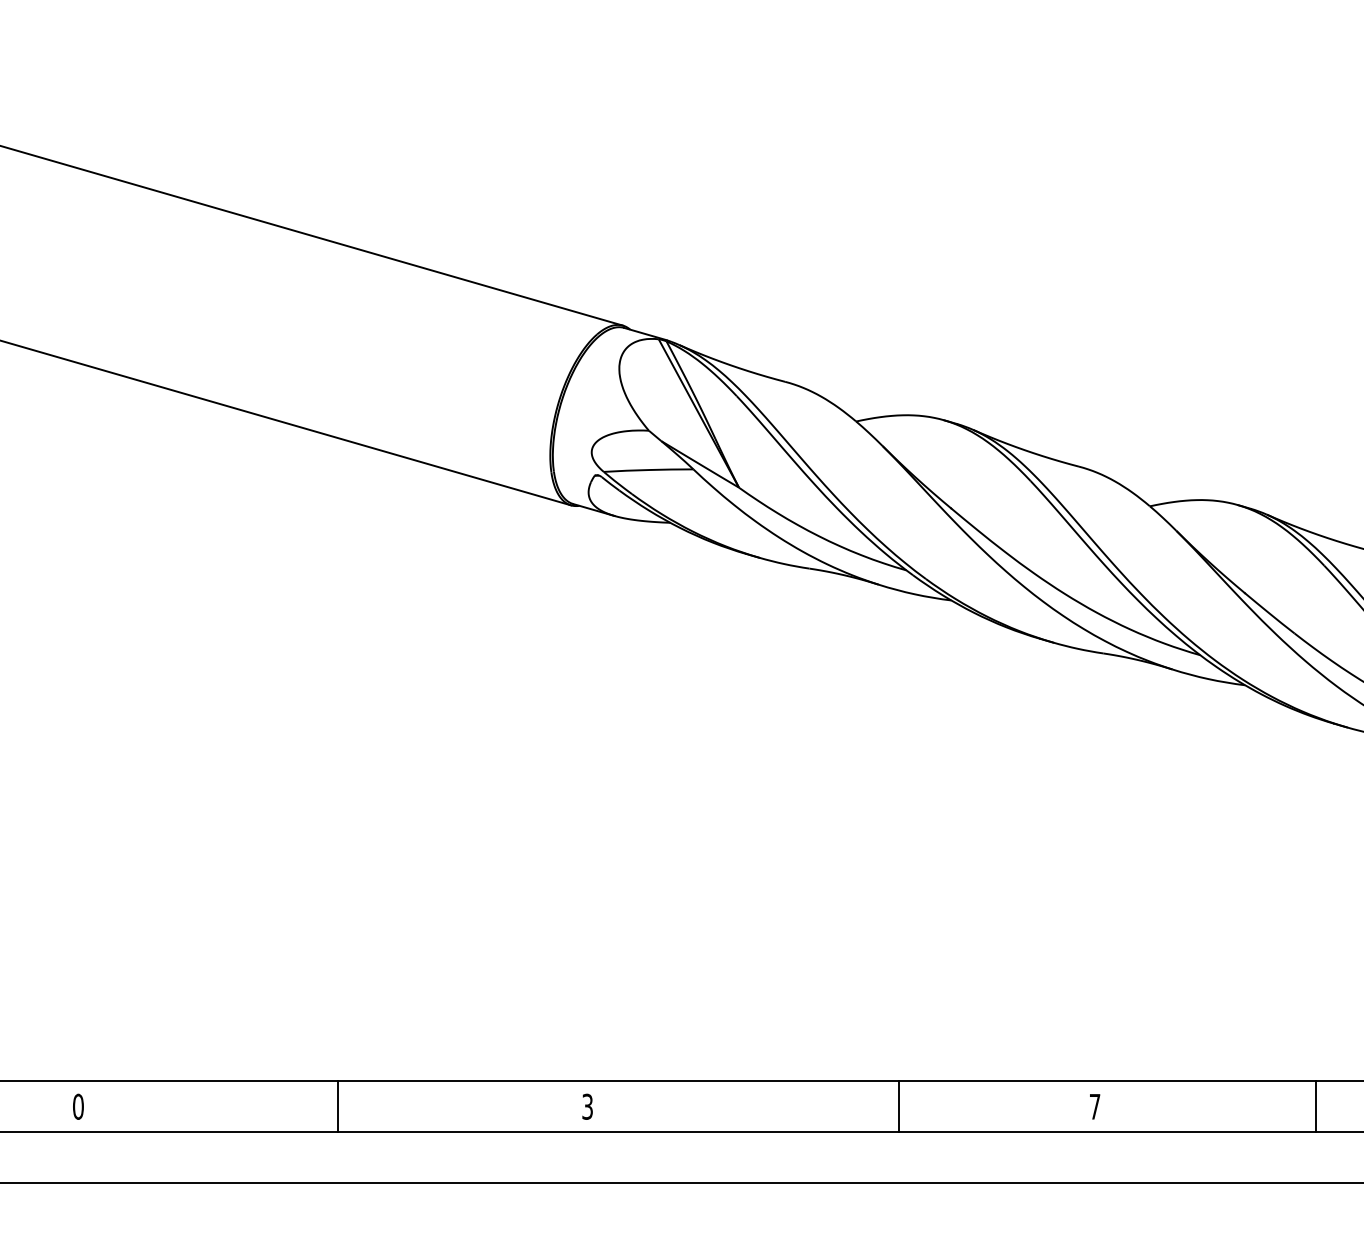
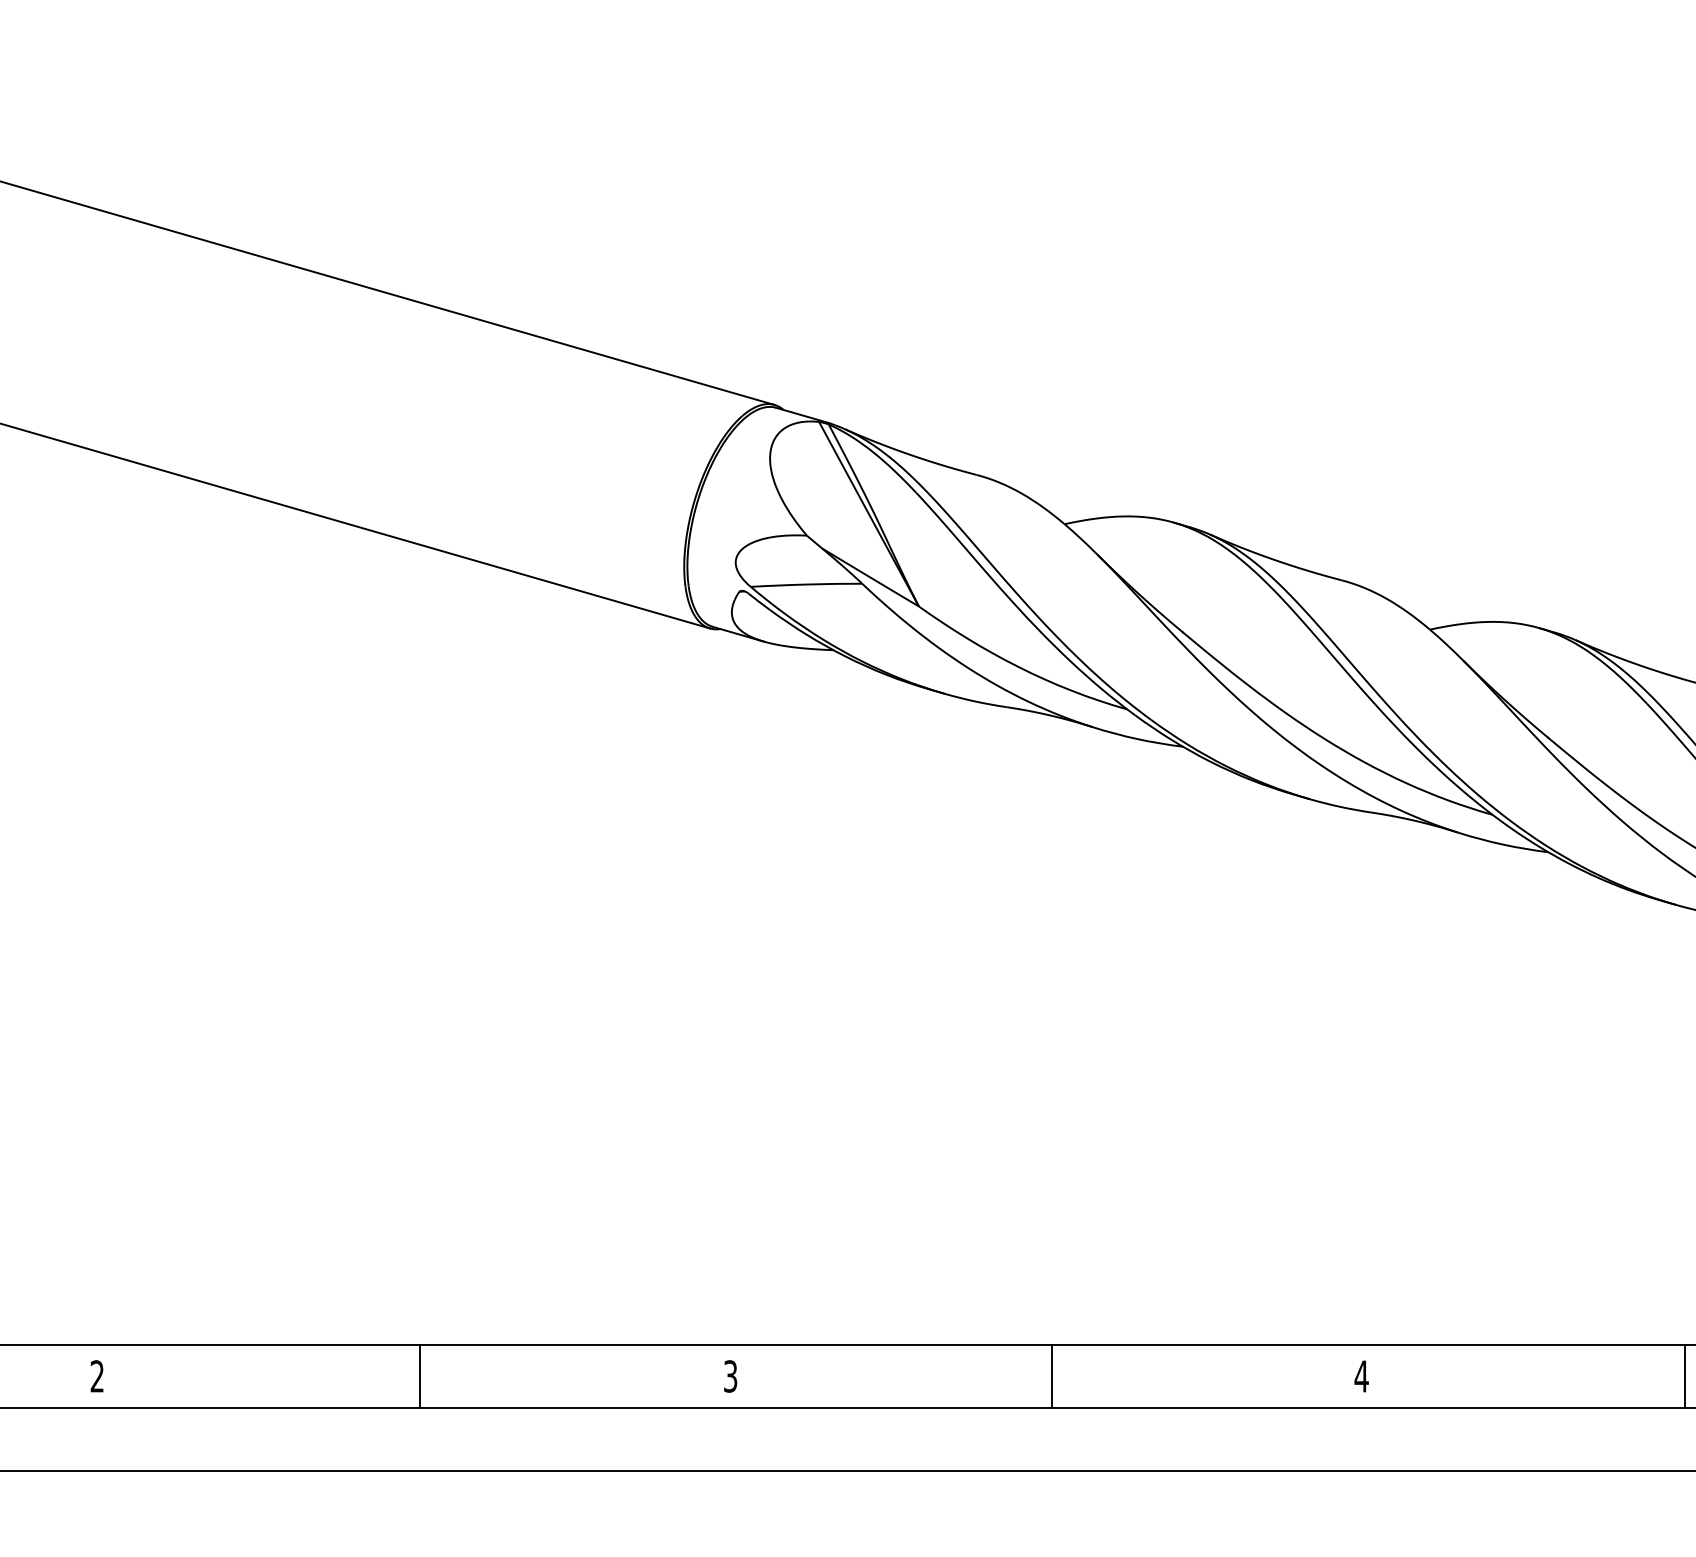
text: (78, 1106) -> (97, 1376), 0 -> 2
line: (899, 1106) -> (1052, 1376), moved
text: (1094, 1106) -> (1361, 1376), 7 -> 4
line: (1316, 1106) -> (1684, 1376), moved

